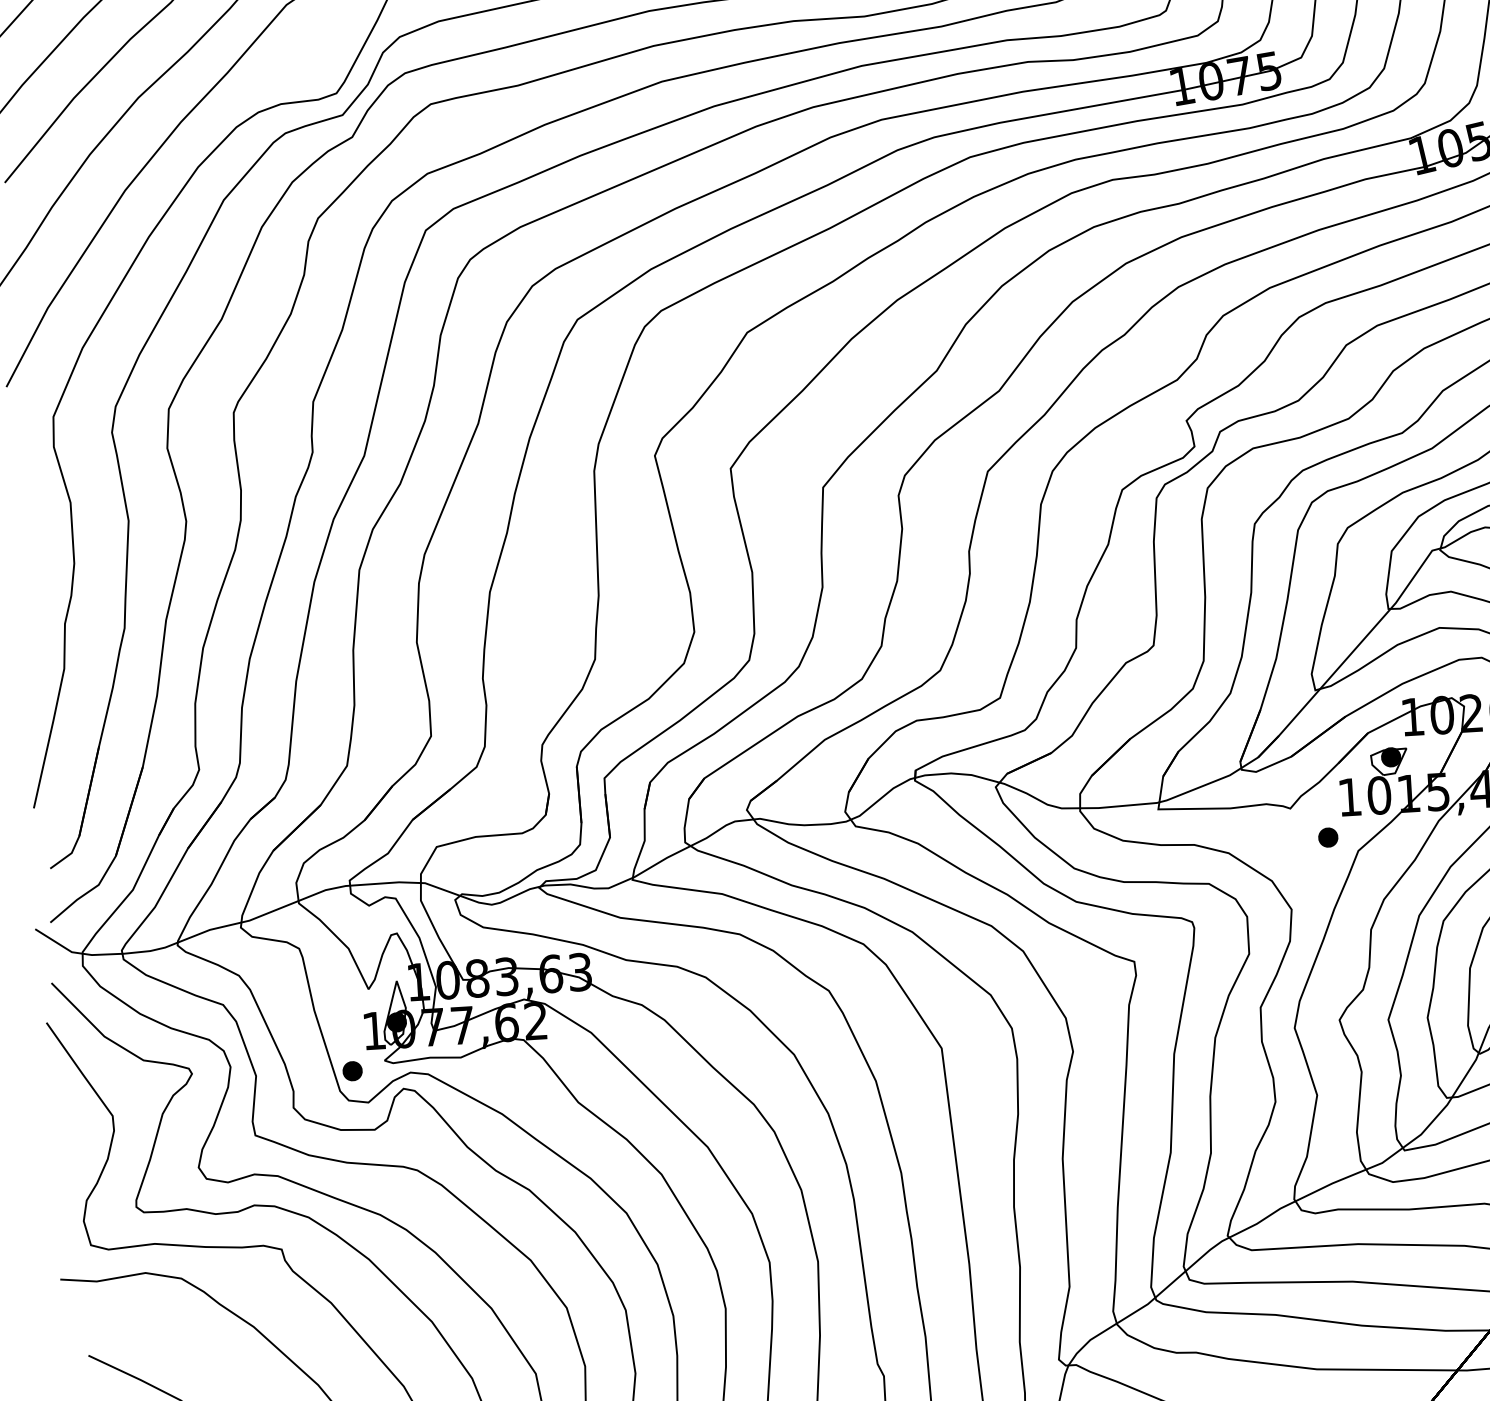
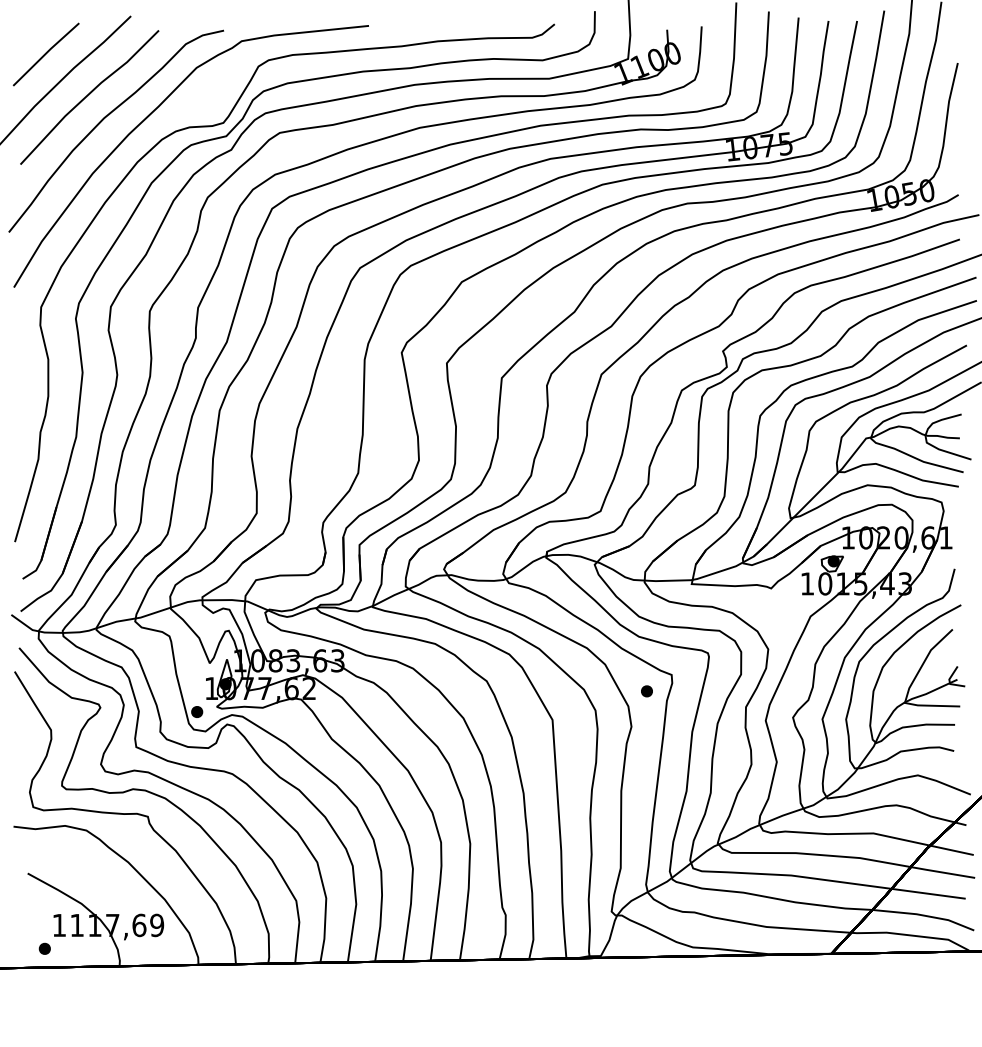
part: (1327, 837) -> (646, 691), moved

